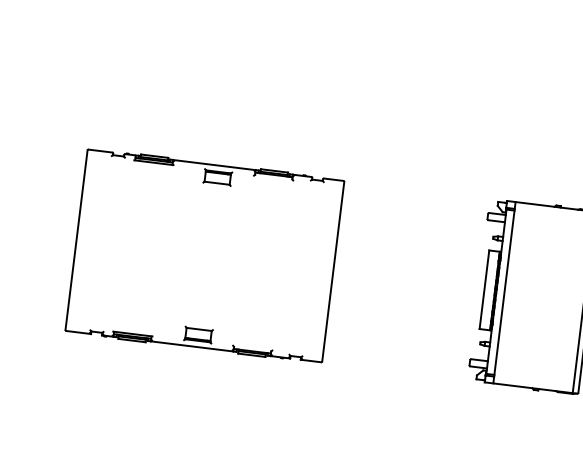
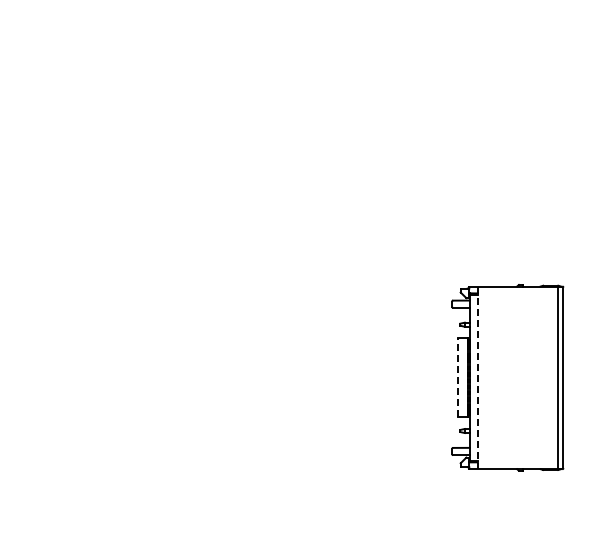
part: (205, 255) -> (176, 377), removed
line: (484, 289) -> (457, 377), solid -> dashed
line: (503, 293) -> (477, 378), solid -> dashed

